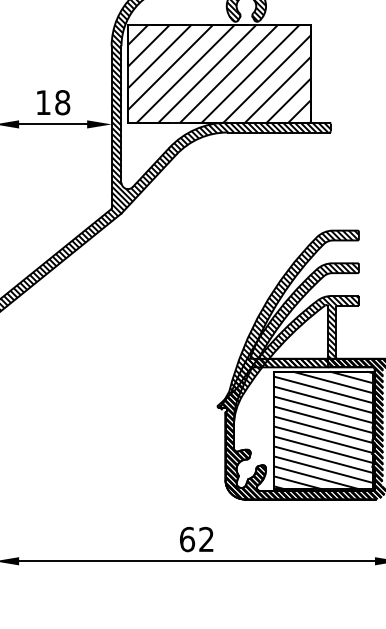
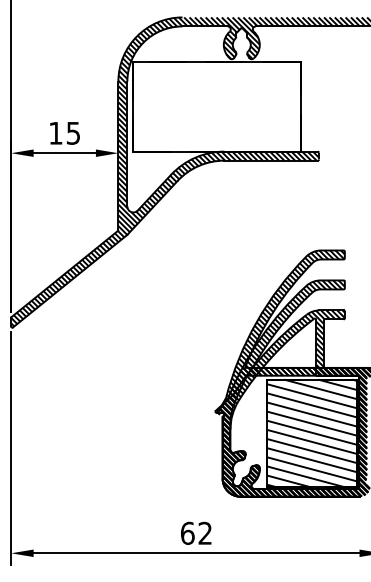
hatch: (219, 73) -> (217, 106), removed
text: (62, 101) -> (73, 132), 18 -> 15

